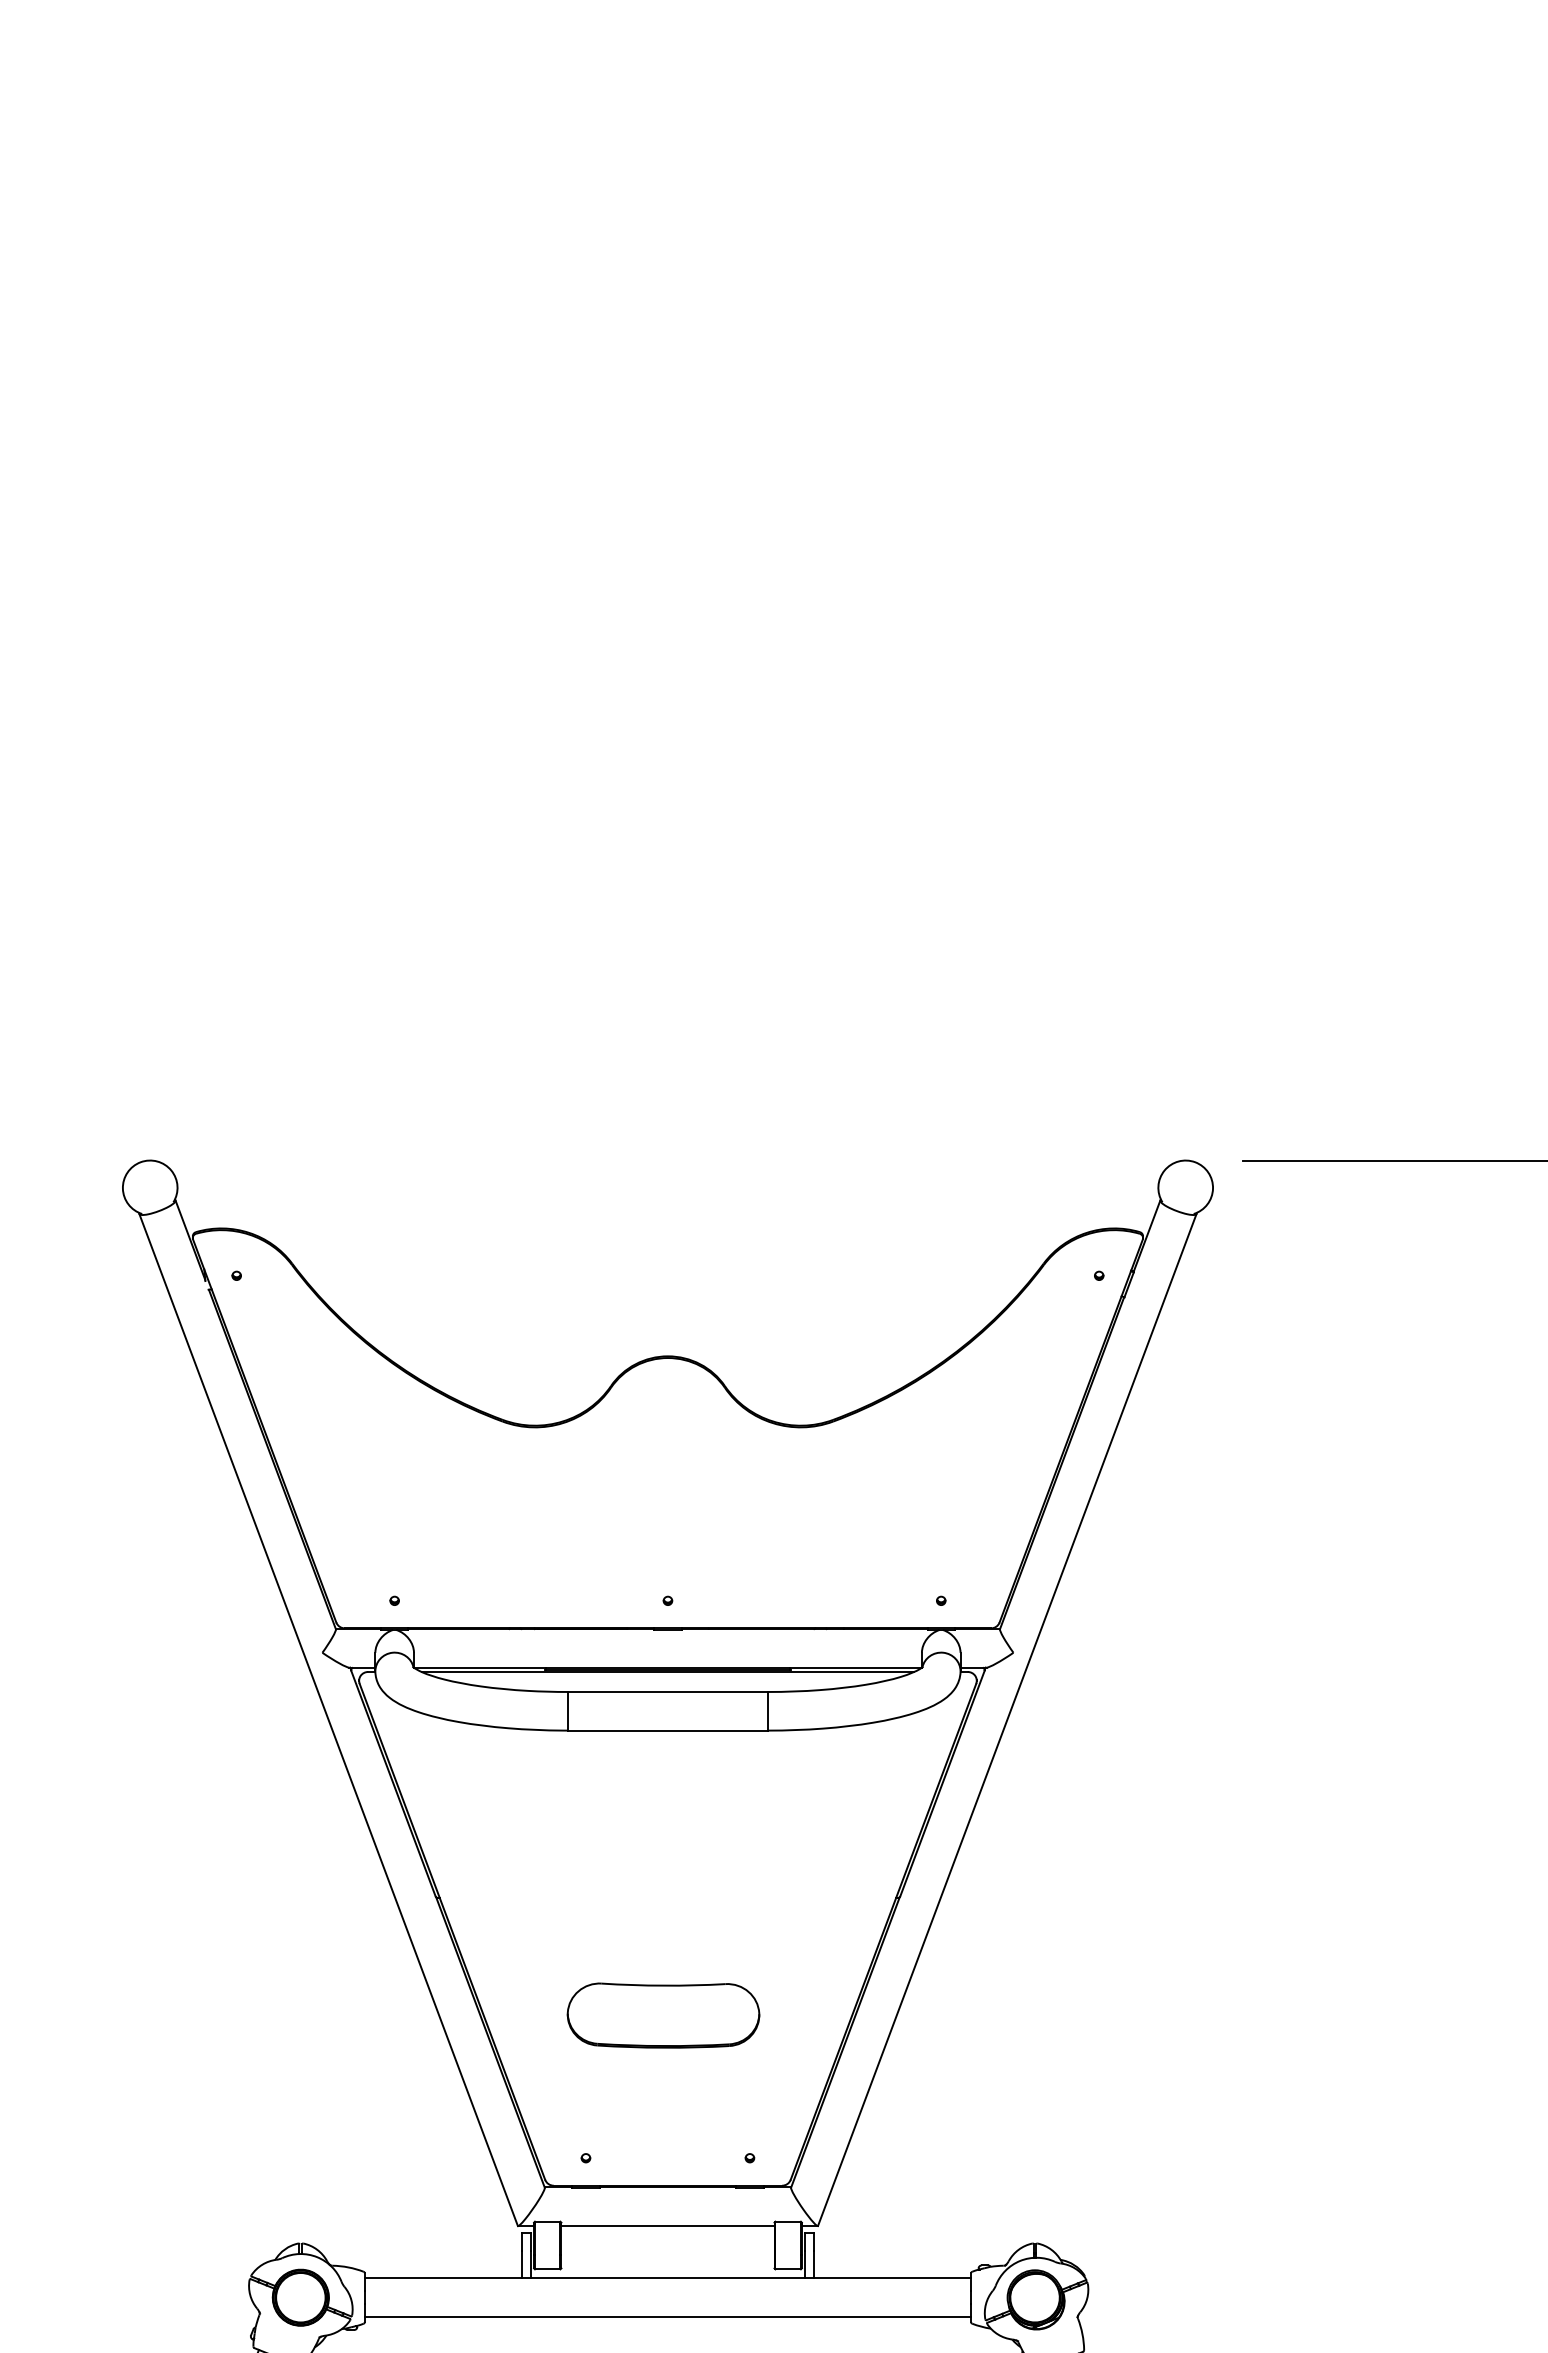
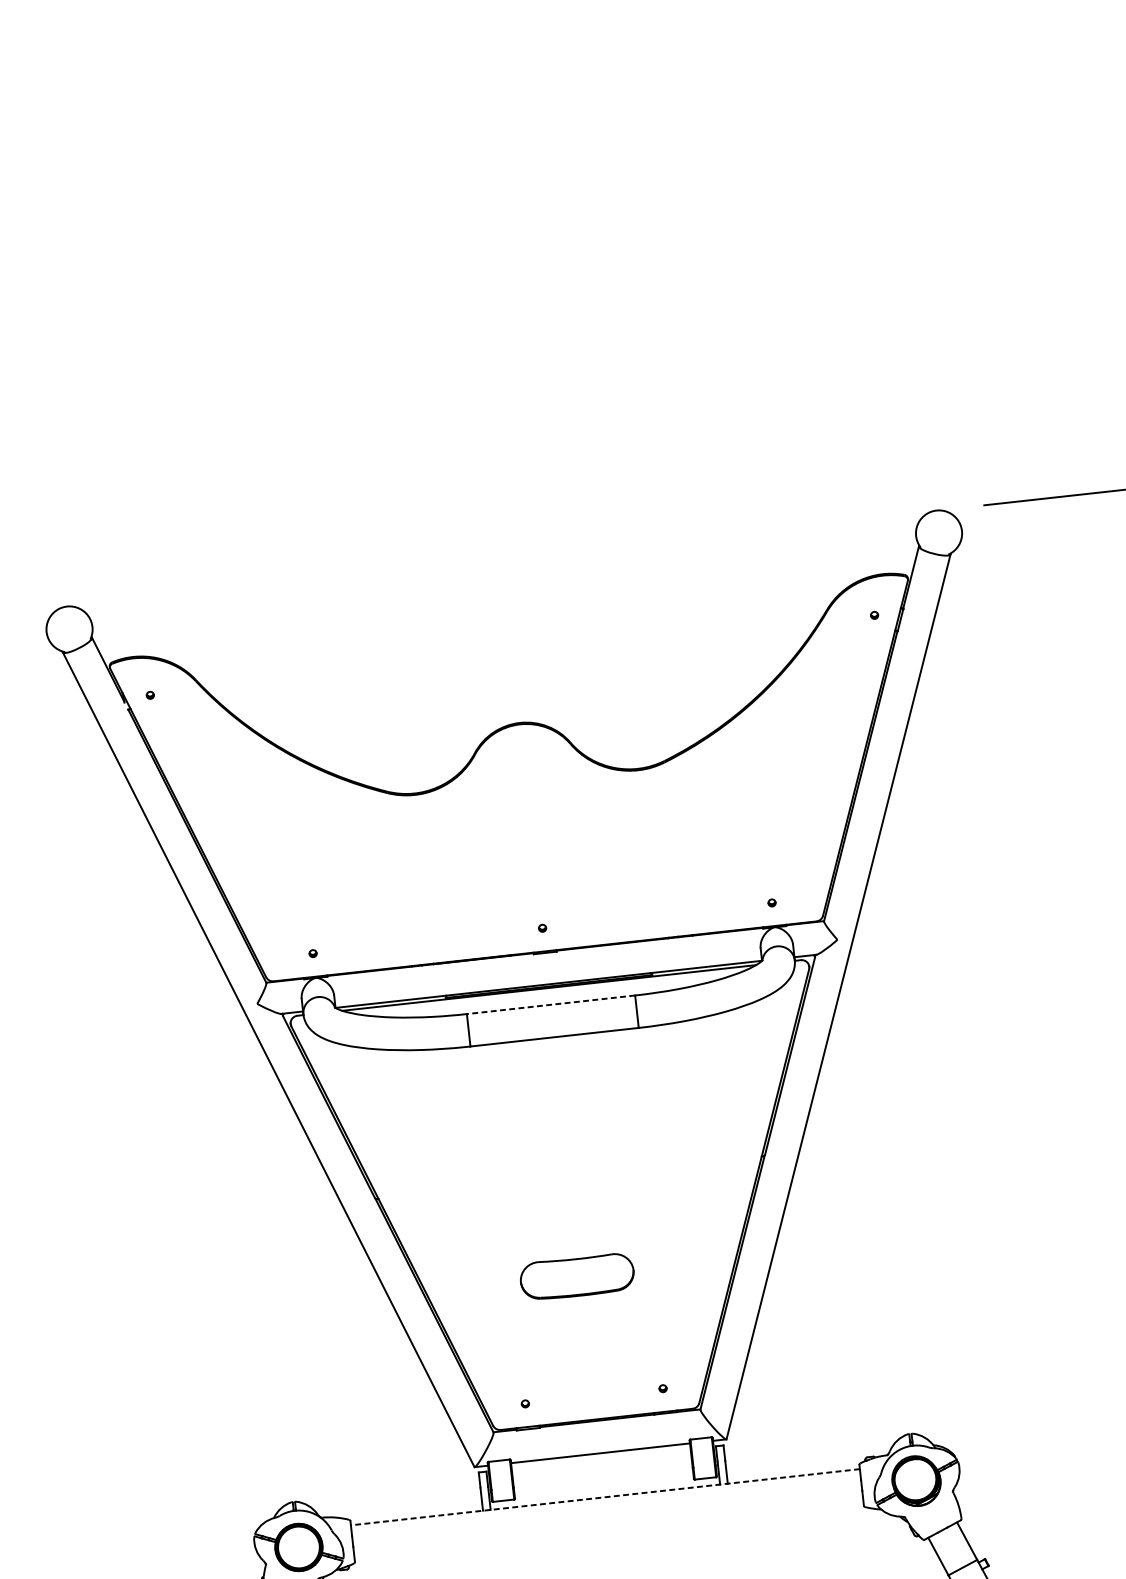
line: (667, 1691) -> (550, 1004), solid -> dashed
part: (663, 2015) -> (577, 1276), size x0.7
line: (667, 2278) -> (605, 1497), solid -> dashed
line: (667, 2317) -> (608, 1530), removed

